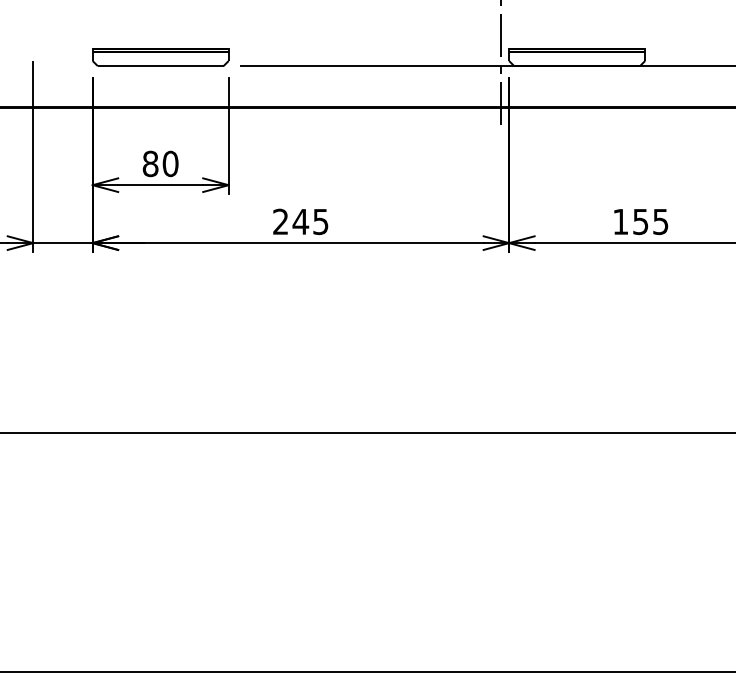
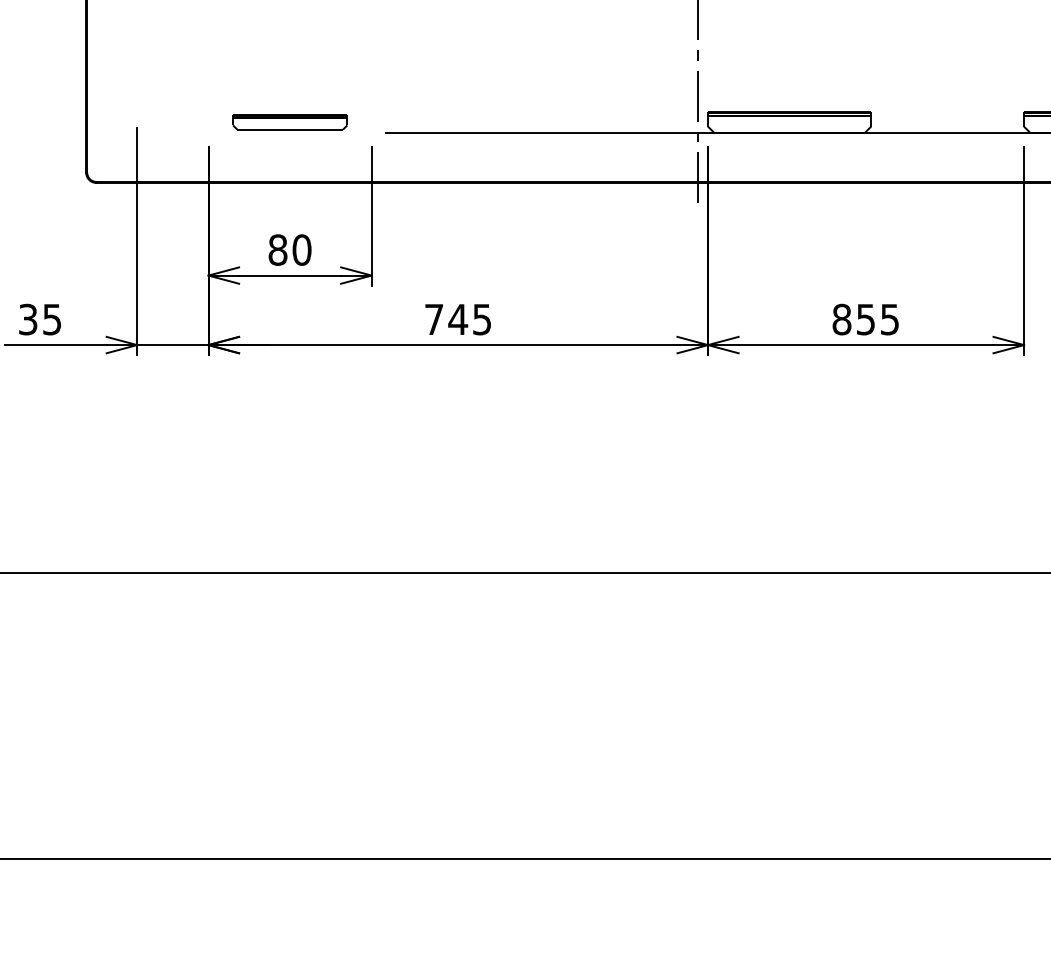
part: (161, 57) -> (290, 122), size x0.7
text: (280, 220) -> (433, 318), 245 -> 745
text: (620, 221) -> (841, 319), 155 -> 855

